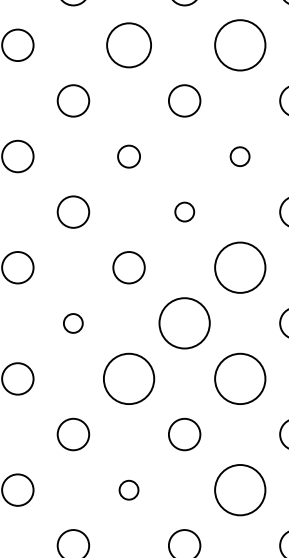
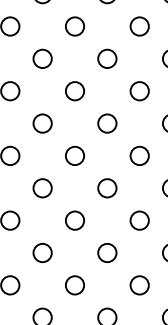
circle: (128, 45) -> (74, 26), size x0.71
circle: (239, 45) -> (139, 26), size x0.62
circle: (128, 156) -> (74, 91), size x1.43
circle: (239, 156) -> (139, 91), size x1.67
circle: (184, 211) -> (107, 123), size x1.67
circle: (239, 266) -> (139, 155), size x0.62
circle: (73, 323) -> (42, 188), size x1.67
circle: (184, 323) -> (107, 188), size x0.62
circle: (128, 378) -> (74, 220), size x0.62
circle: (239, 378) -> (139, 220), size x0.62
circle: (128, 490) -> (74, 285), size x1.67
circle: (239, 490) -> (139, 285), size x0.62

